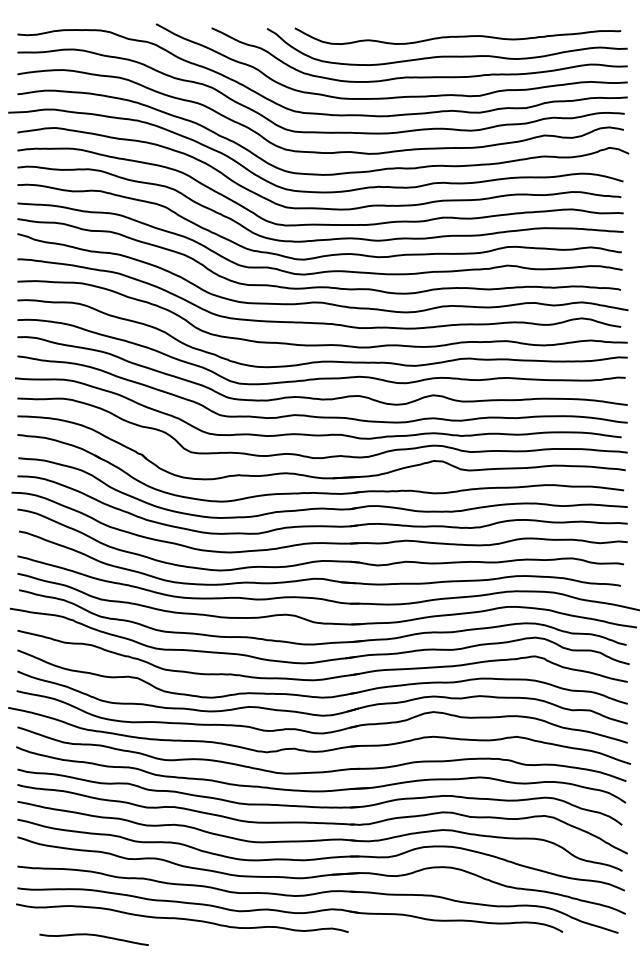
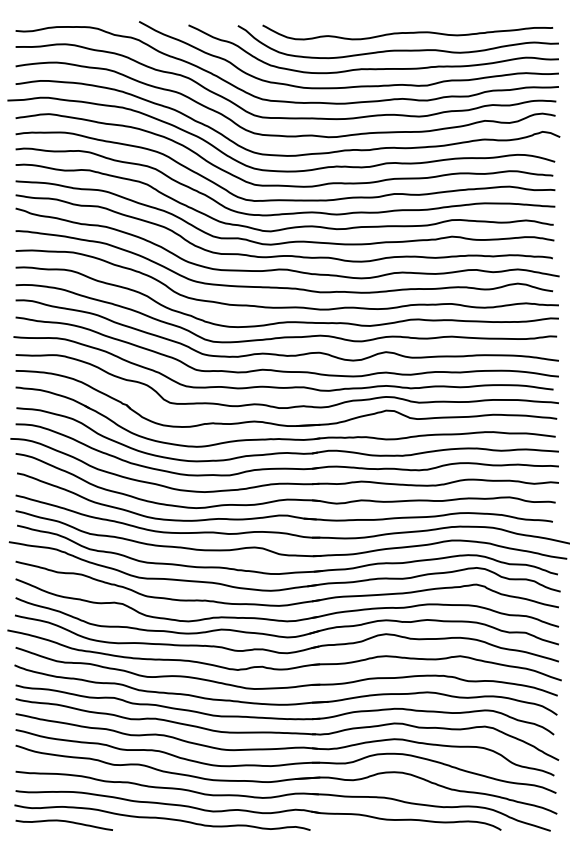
curve: (95, 936) -> (65, 822), moved

